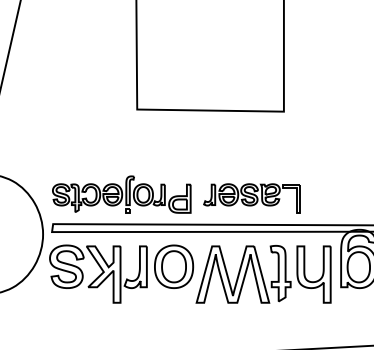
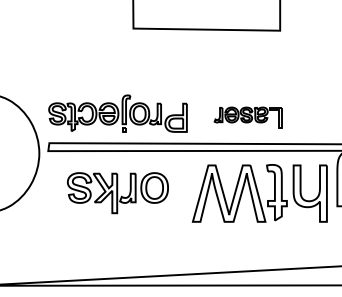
part: (251, 198) -> (247, 117), size x0.7
part: (121, 273) -> (117, 192), size x0.7

